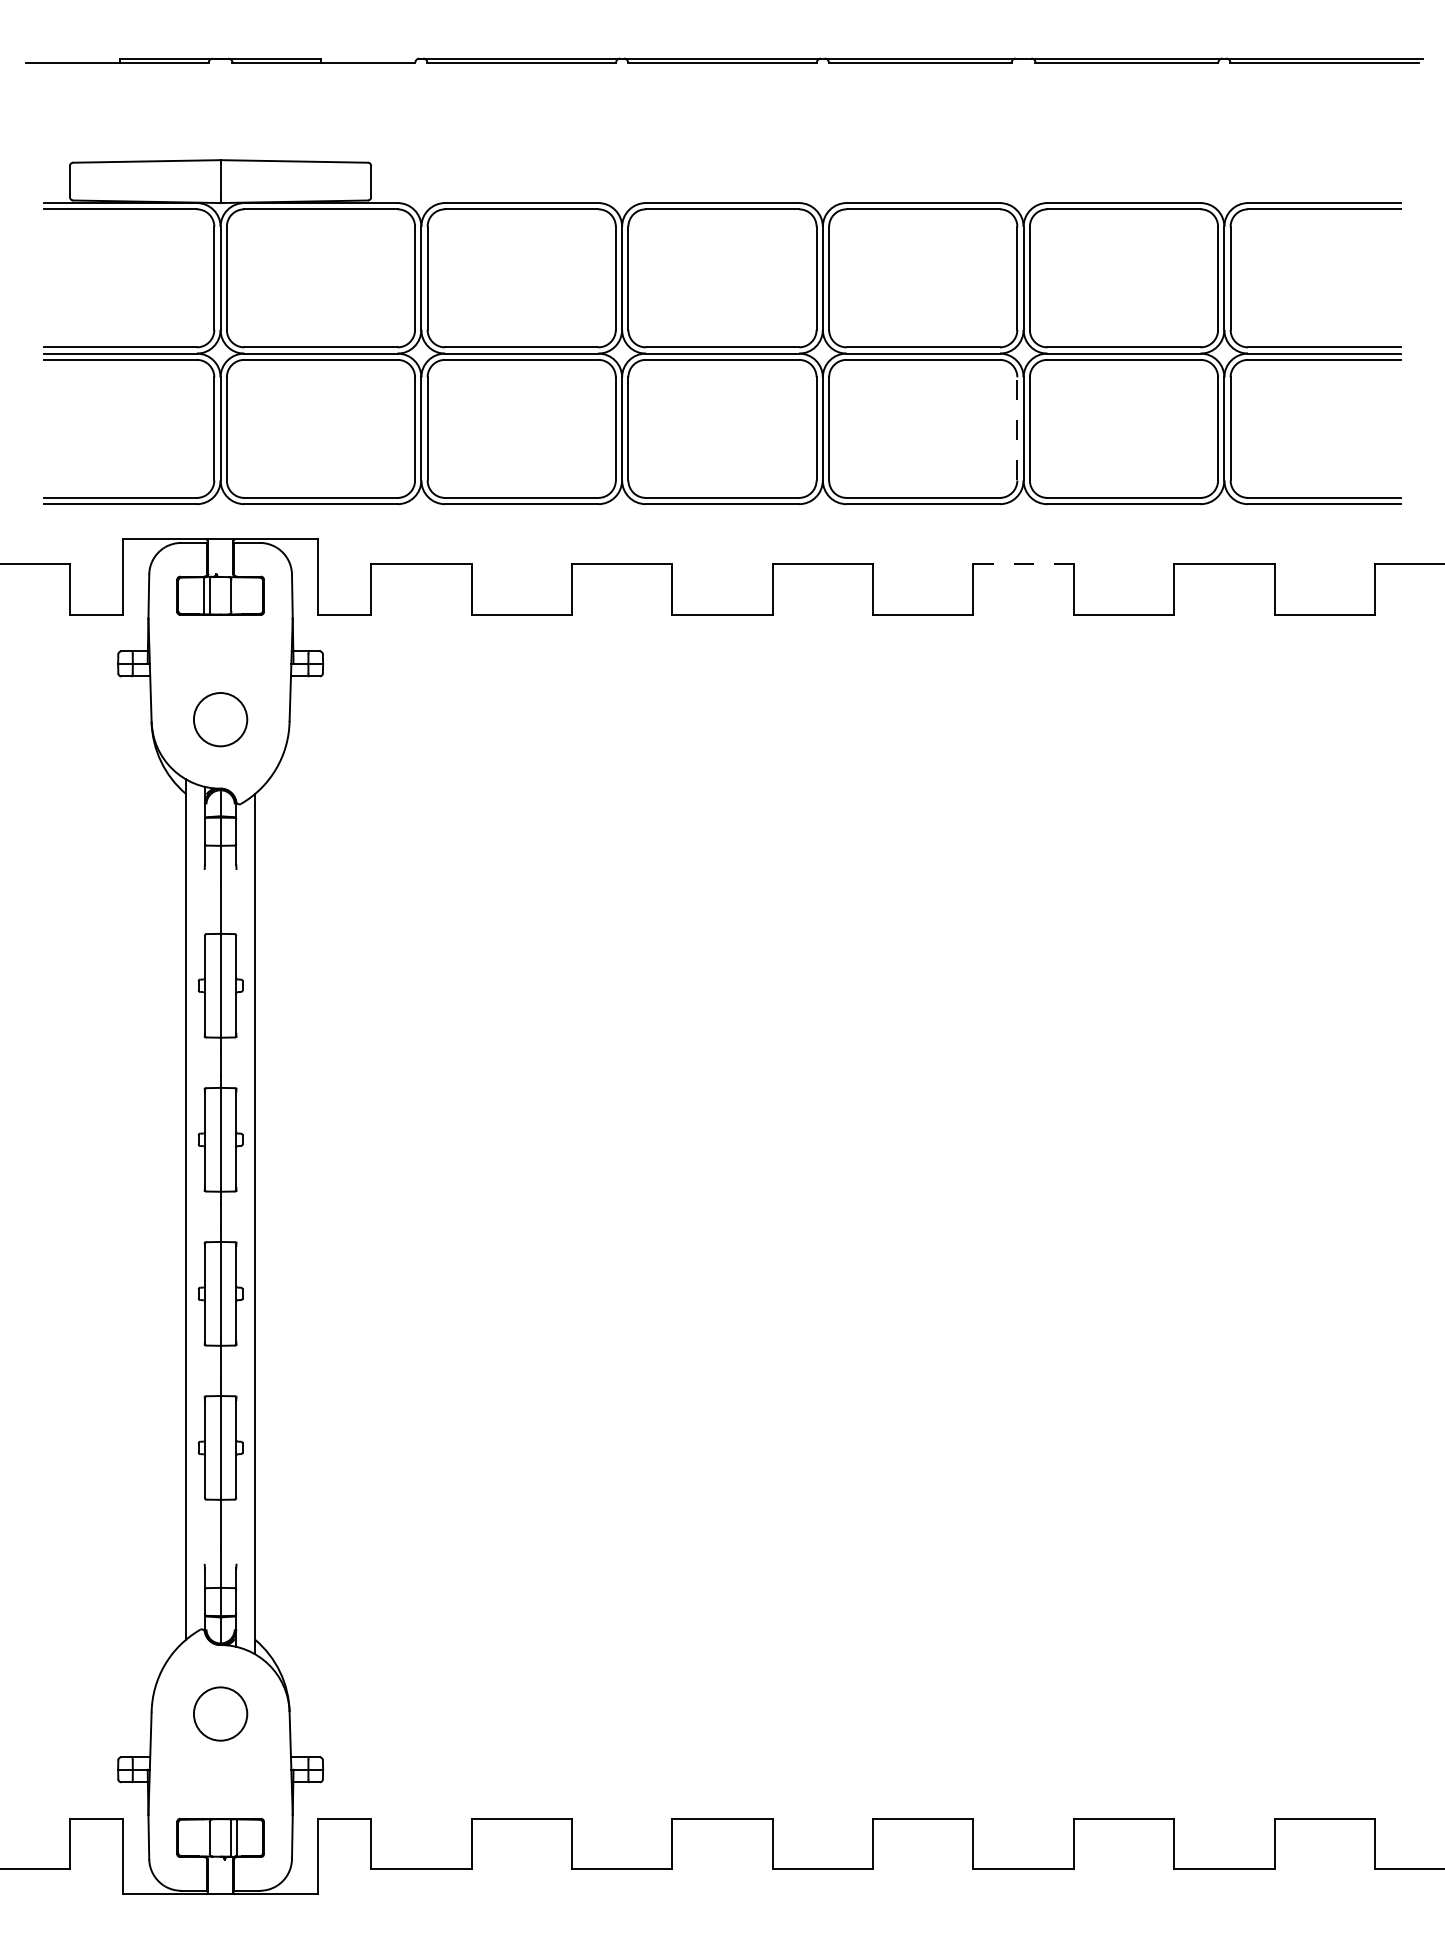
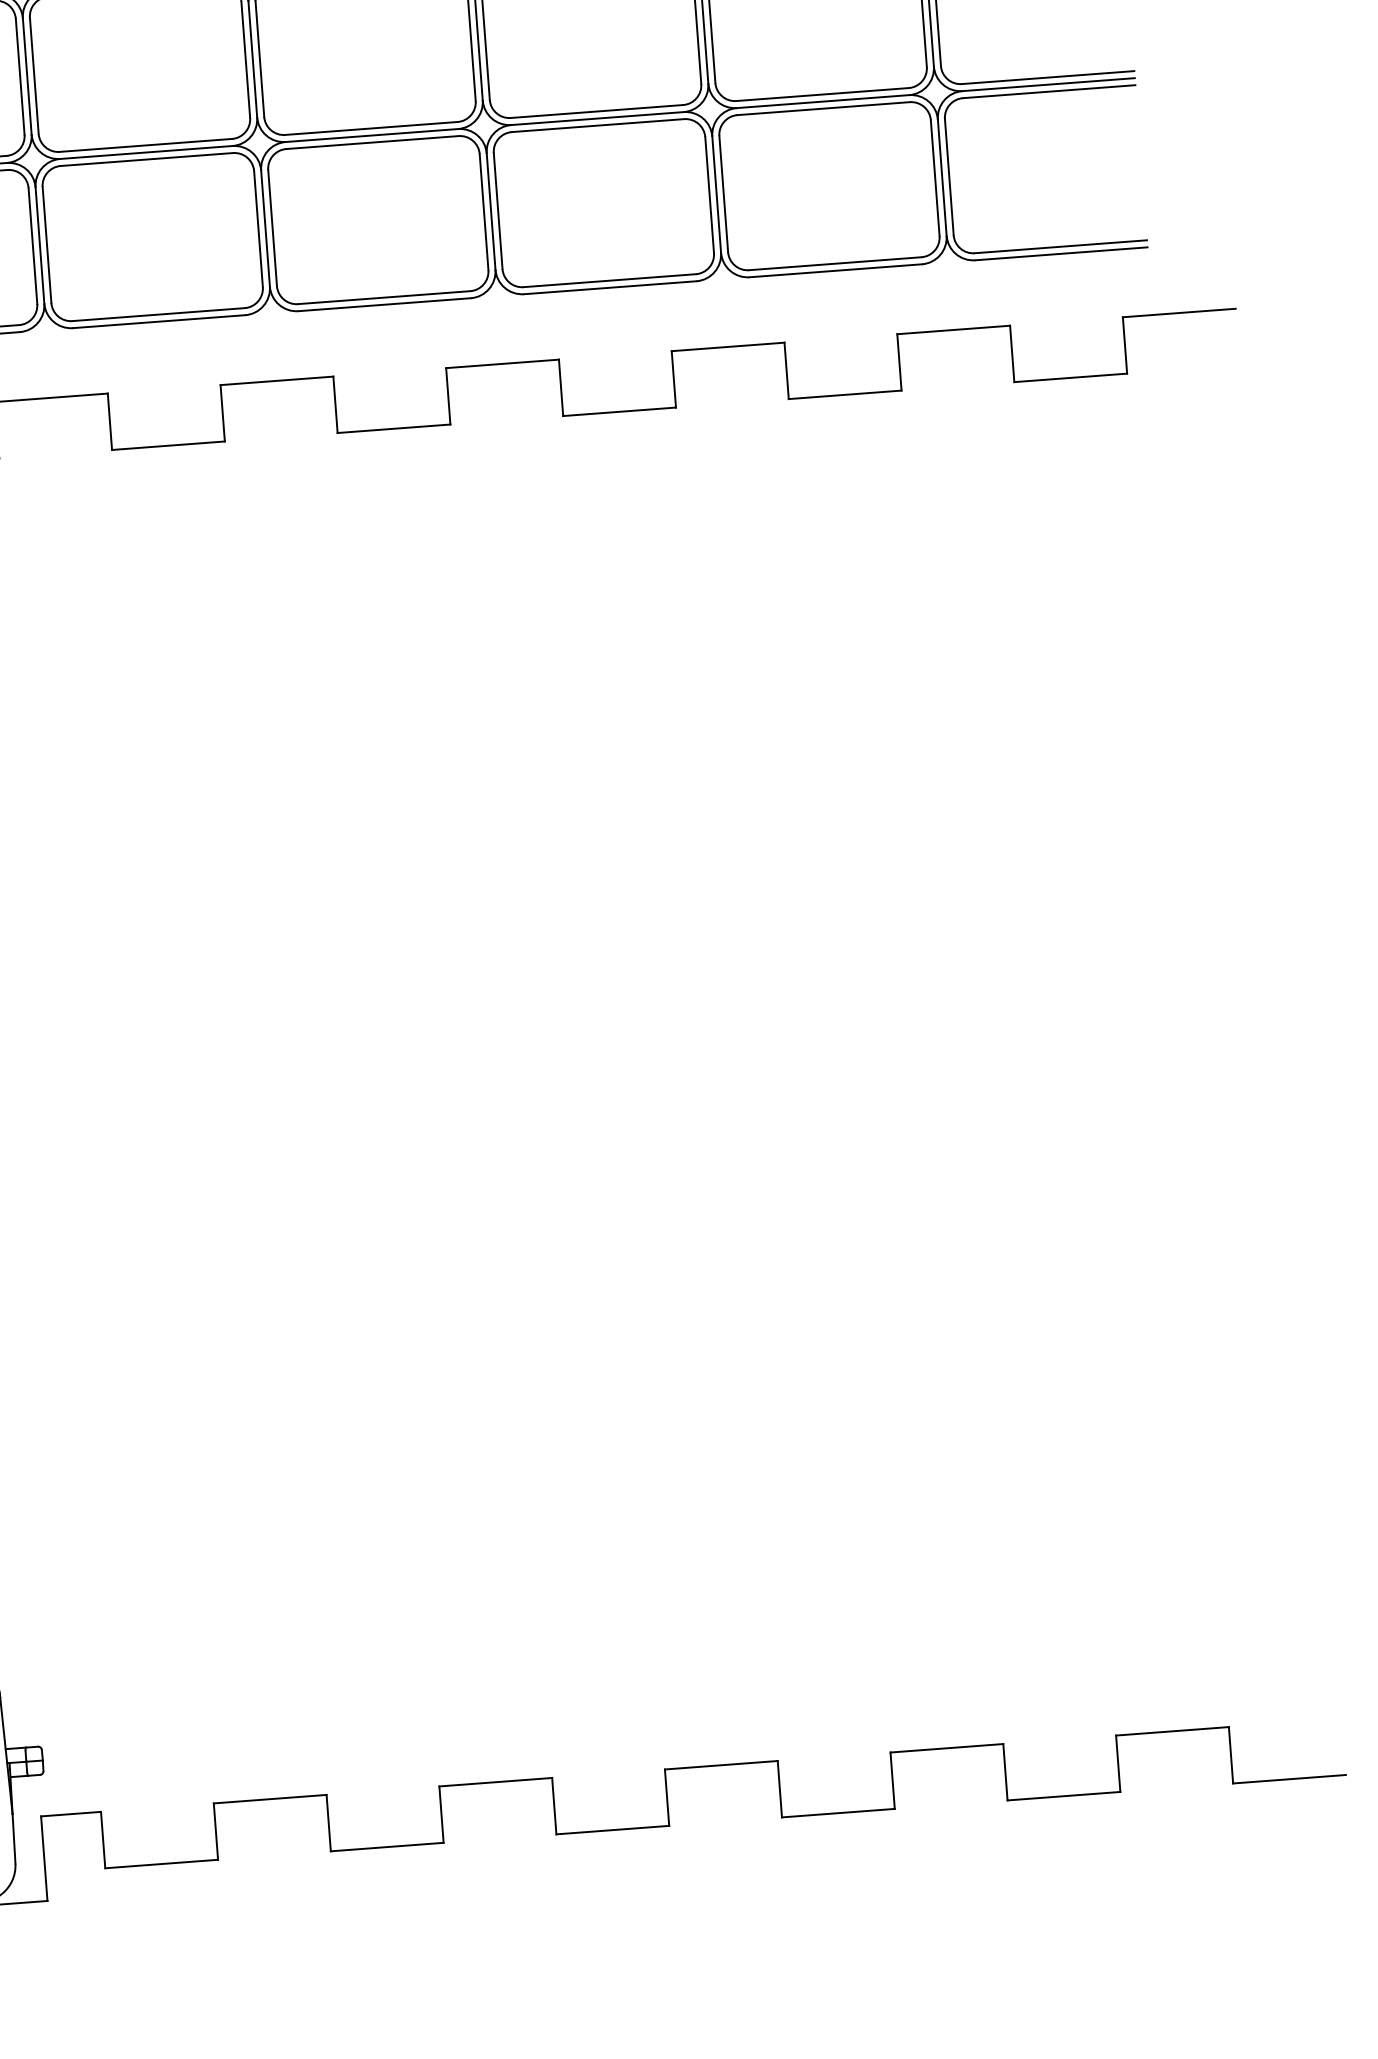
line: (1017, 428) -> (709, 194), dashed -> solid
line: (1023, 564) -> (728, 347), dashed -> solid

